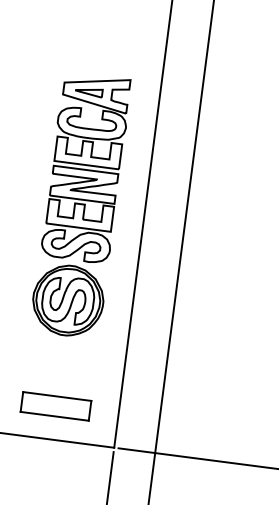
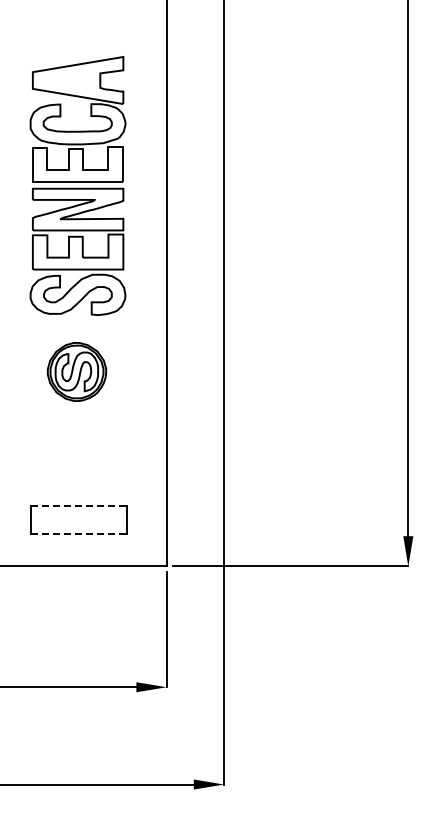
part: (89, 91) -> (68, 80), removed
part: (67, 300) -> (76, 371), size x0.6
line: (57, 396) -> (79, 505), solid -> dashed
line: (55, 416) -> (79, 533), solid -> dashed

